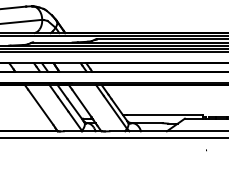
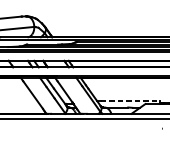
line: (165, 114) -> (130, 100), solid -> dashed

